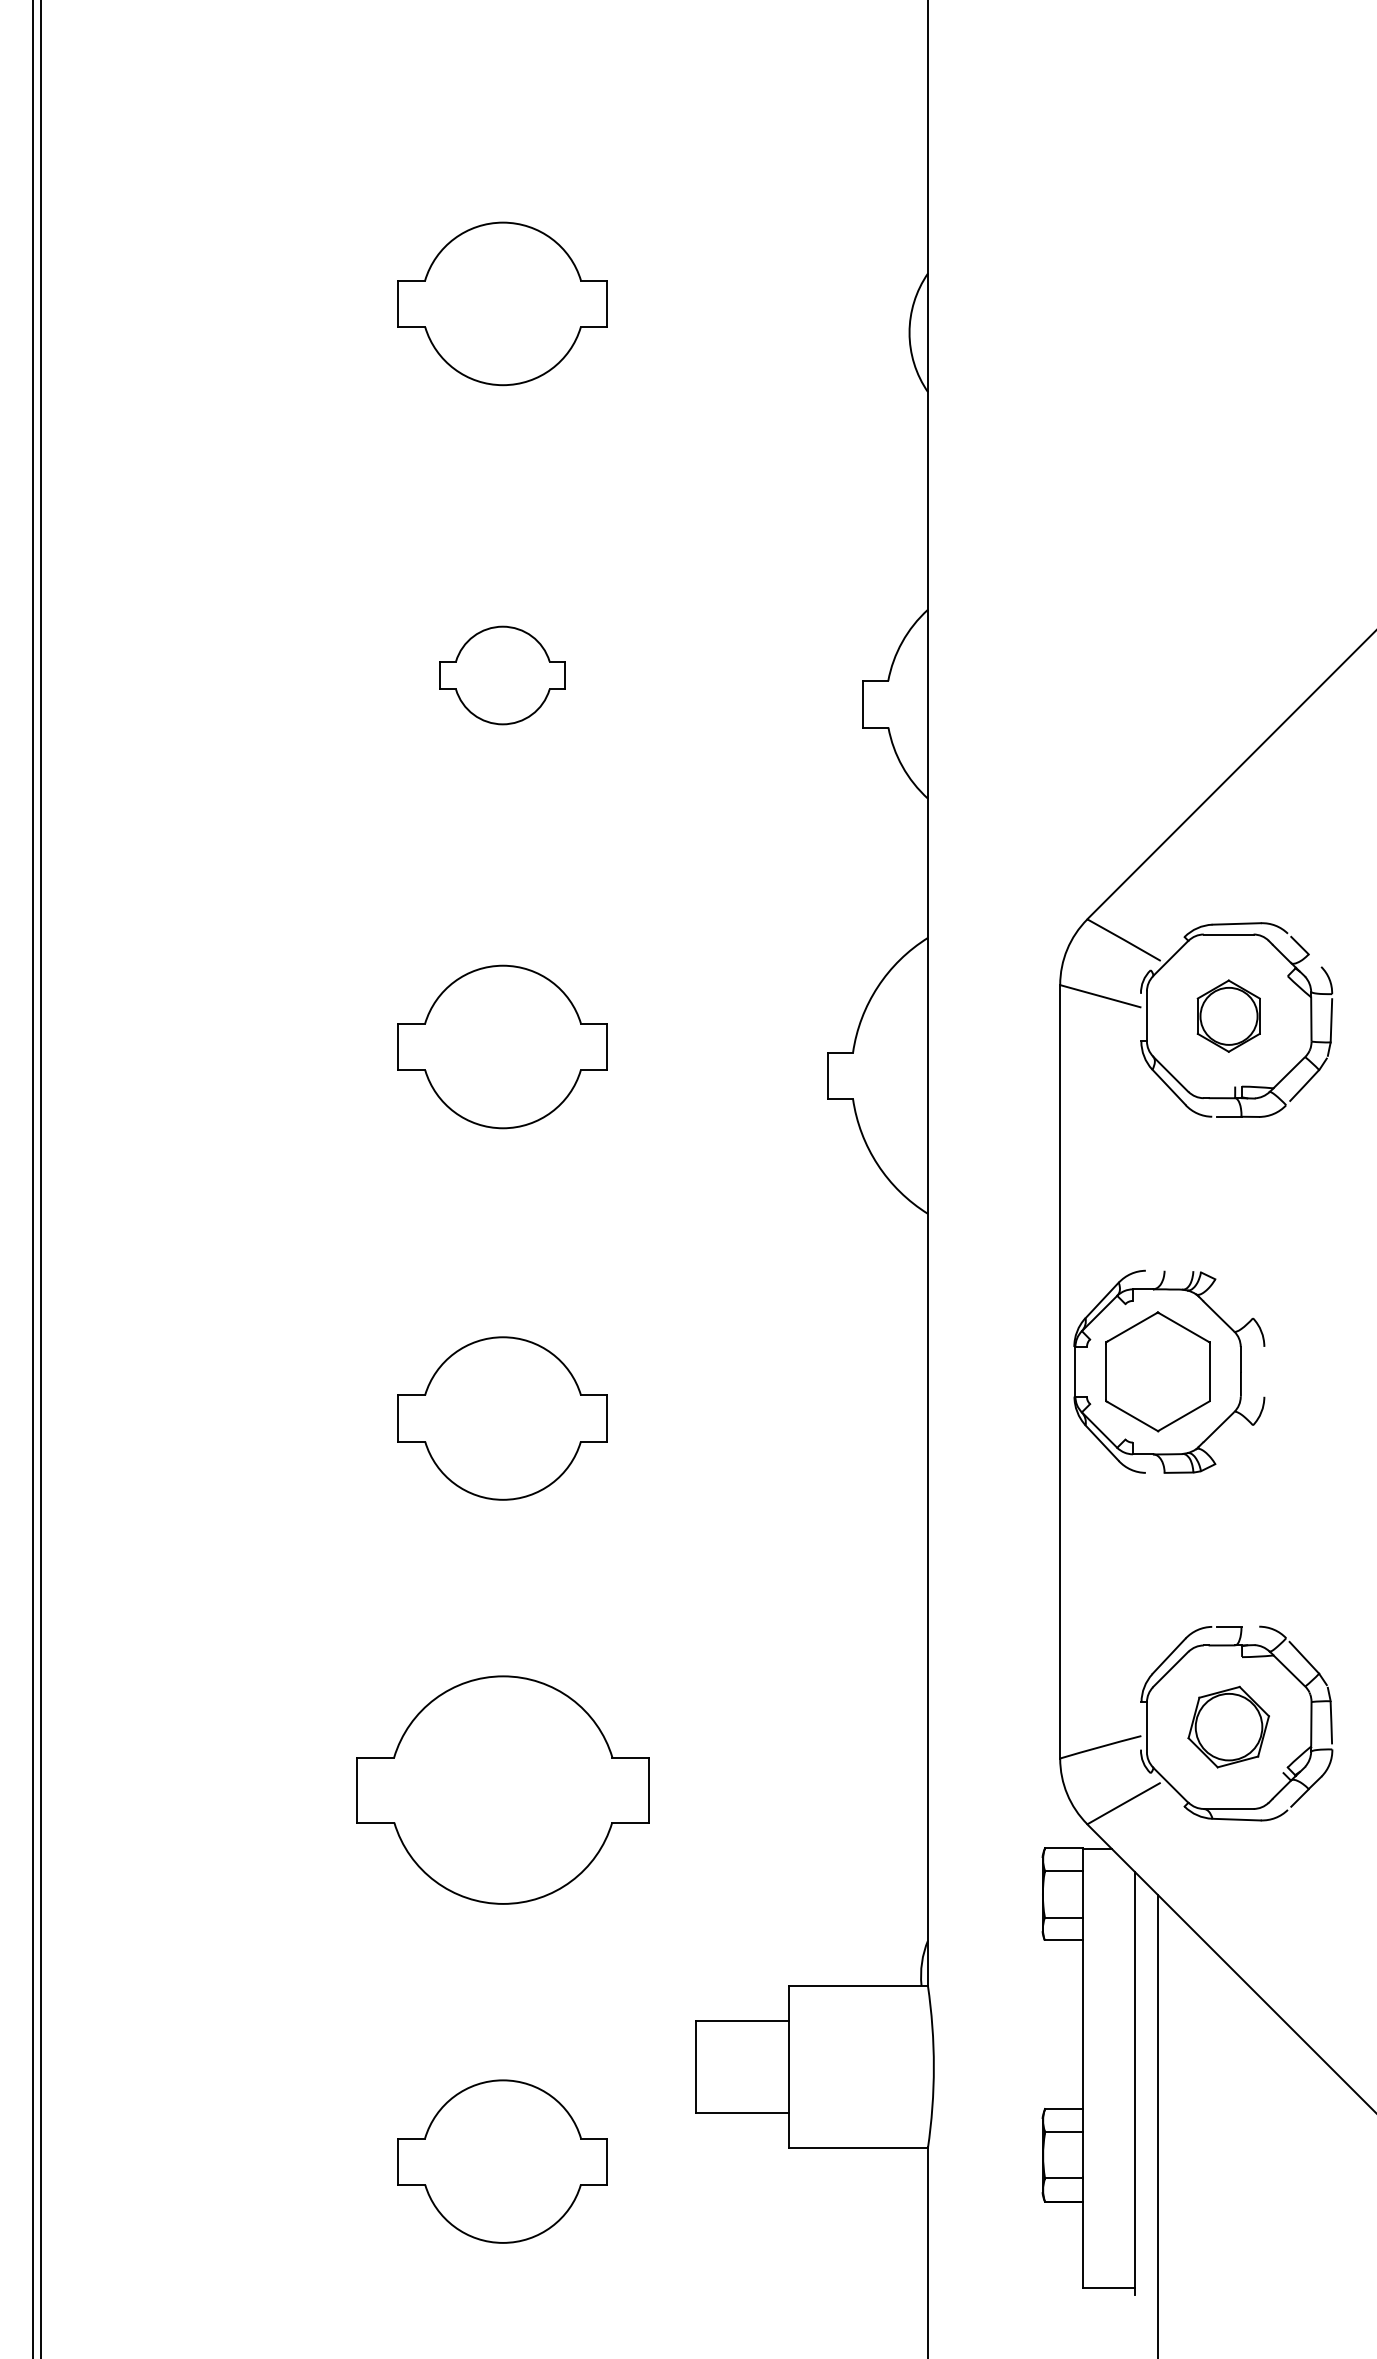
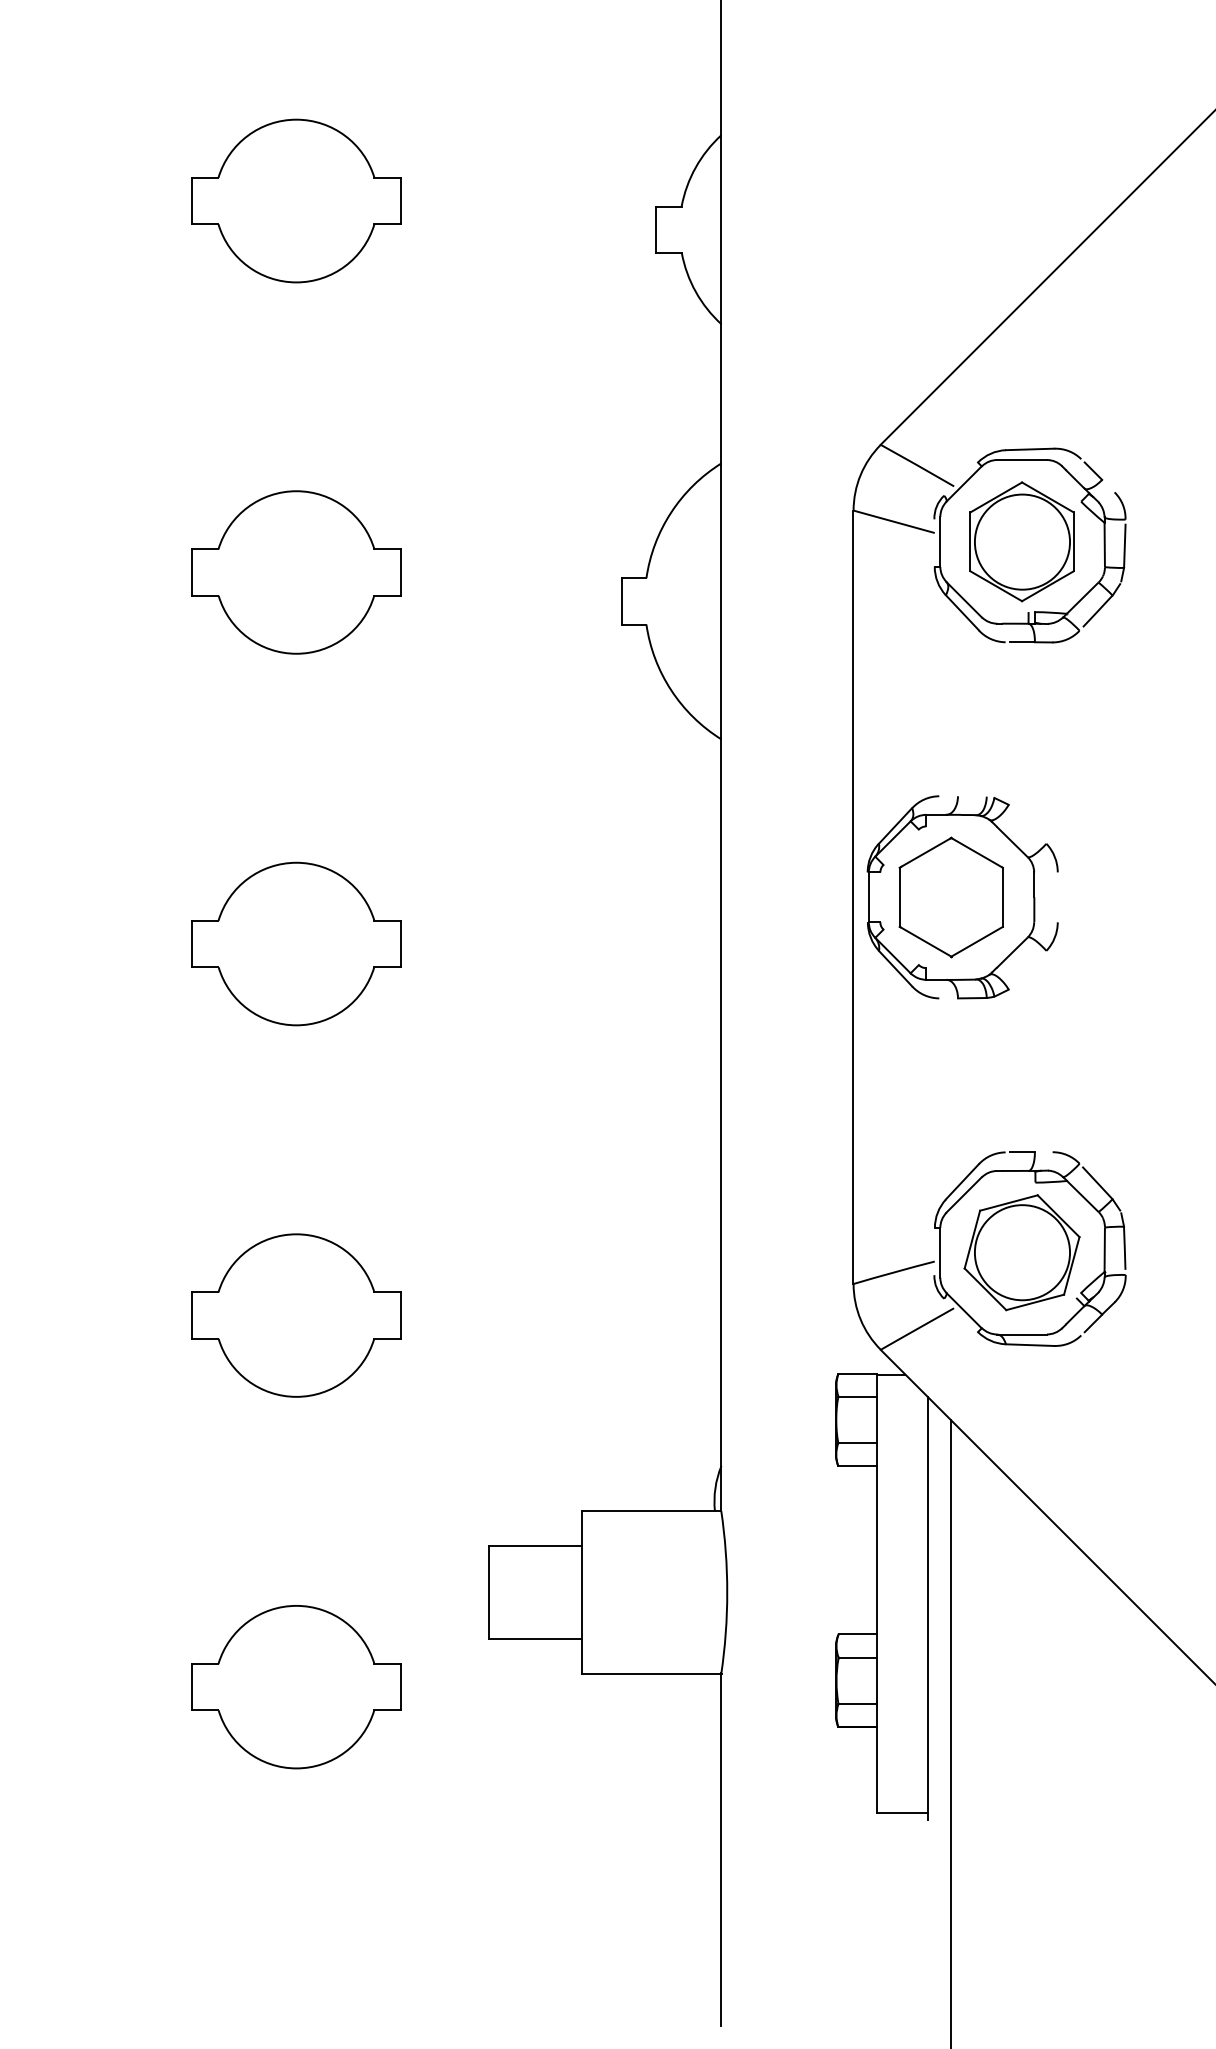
part: (502, 675) -> (295, 201), size x1.67
part: (1228, 1015) -> (1021, 541), size x1.67
part: (1228, 1726) -> (1021, 1252), size x1.43
part: (502, 1789) -> (295, 1315), size x0.71

